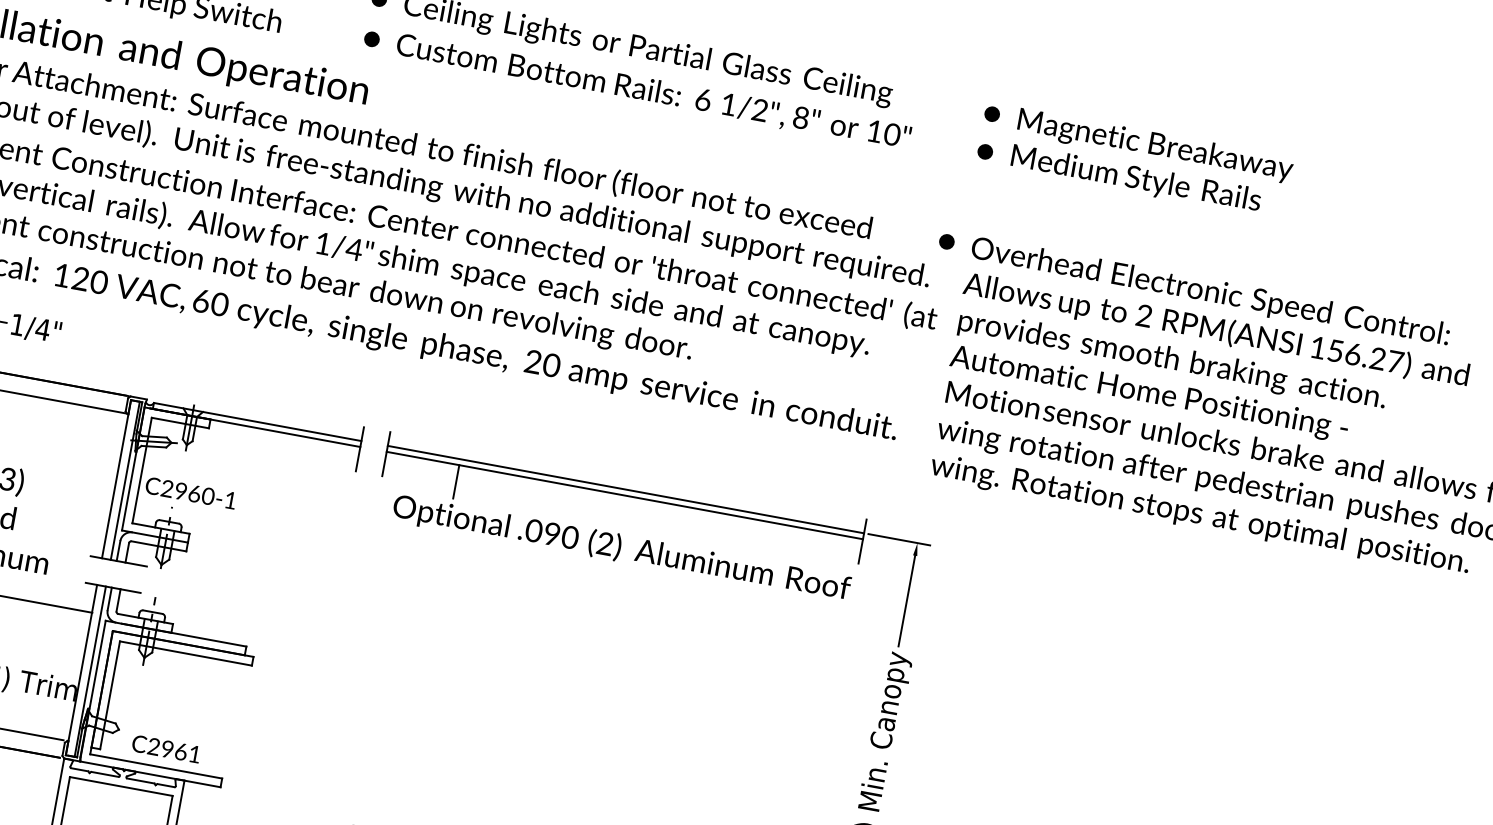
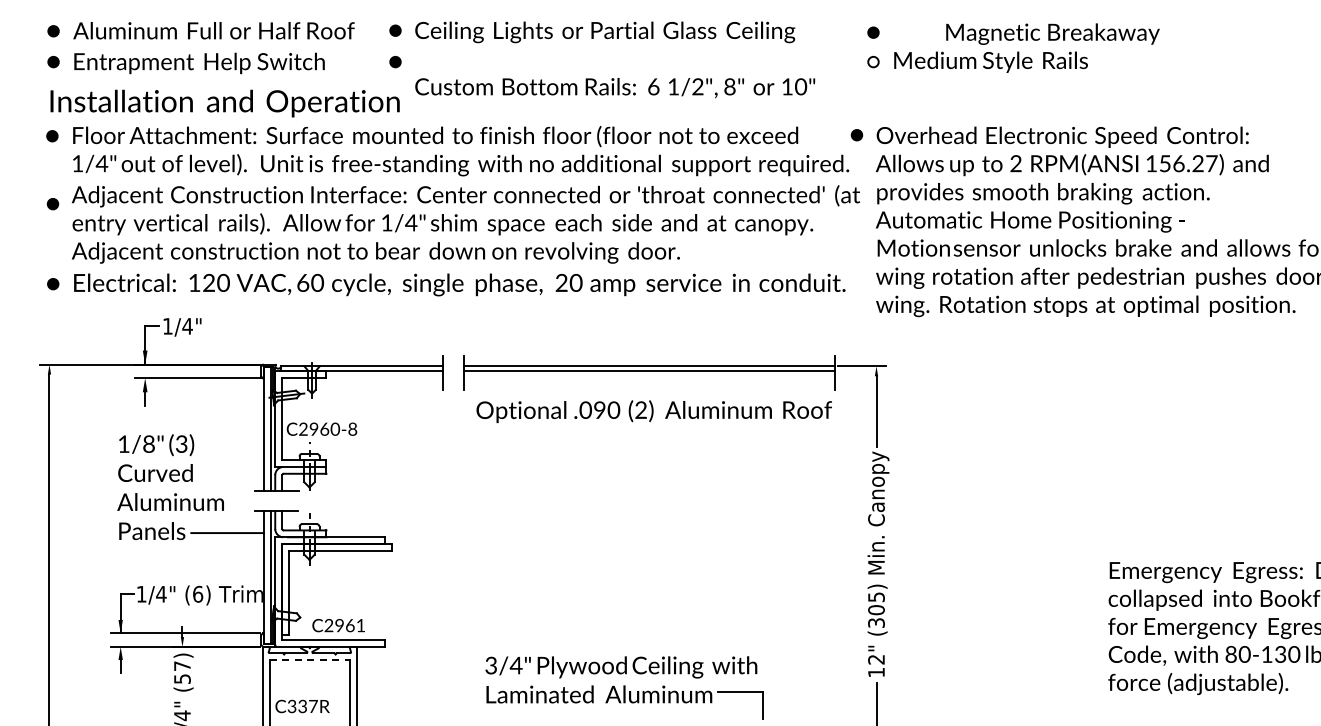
text: (653, 92) -> (615, 88), moved
text: (1155, 145) -> (1052, 33), moved
fill: (985, 151) -> (873, 61), removed
line: (456, 482) -> (520, 384), removed
text: (230, 499) -> (352, 428), C2960-1 -> C2960-8
line: (121, 787) -> (310, 660), solid -> dashed

